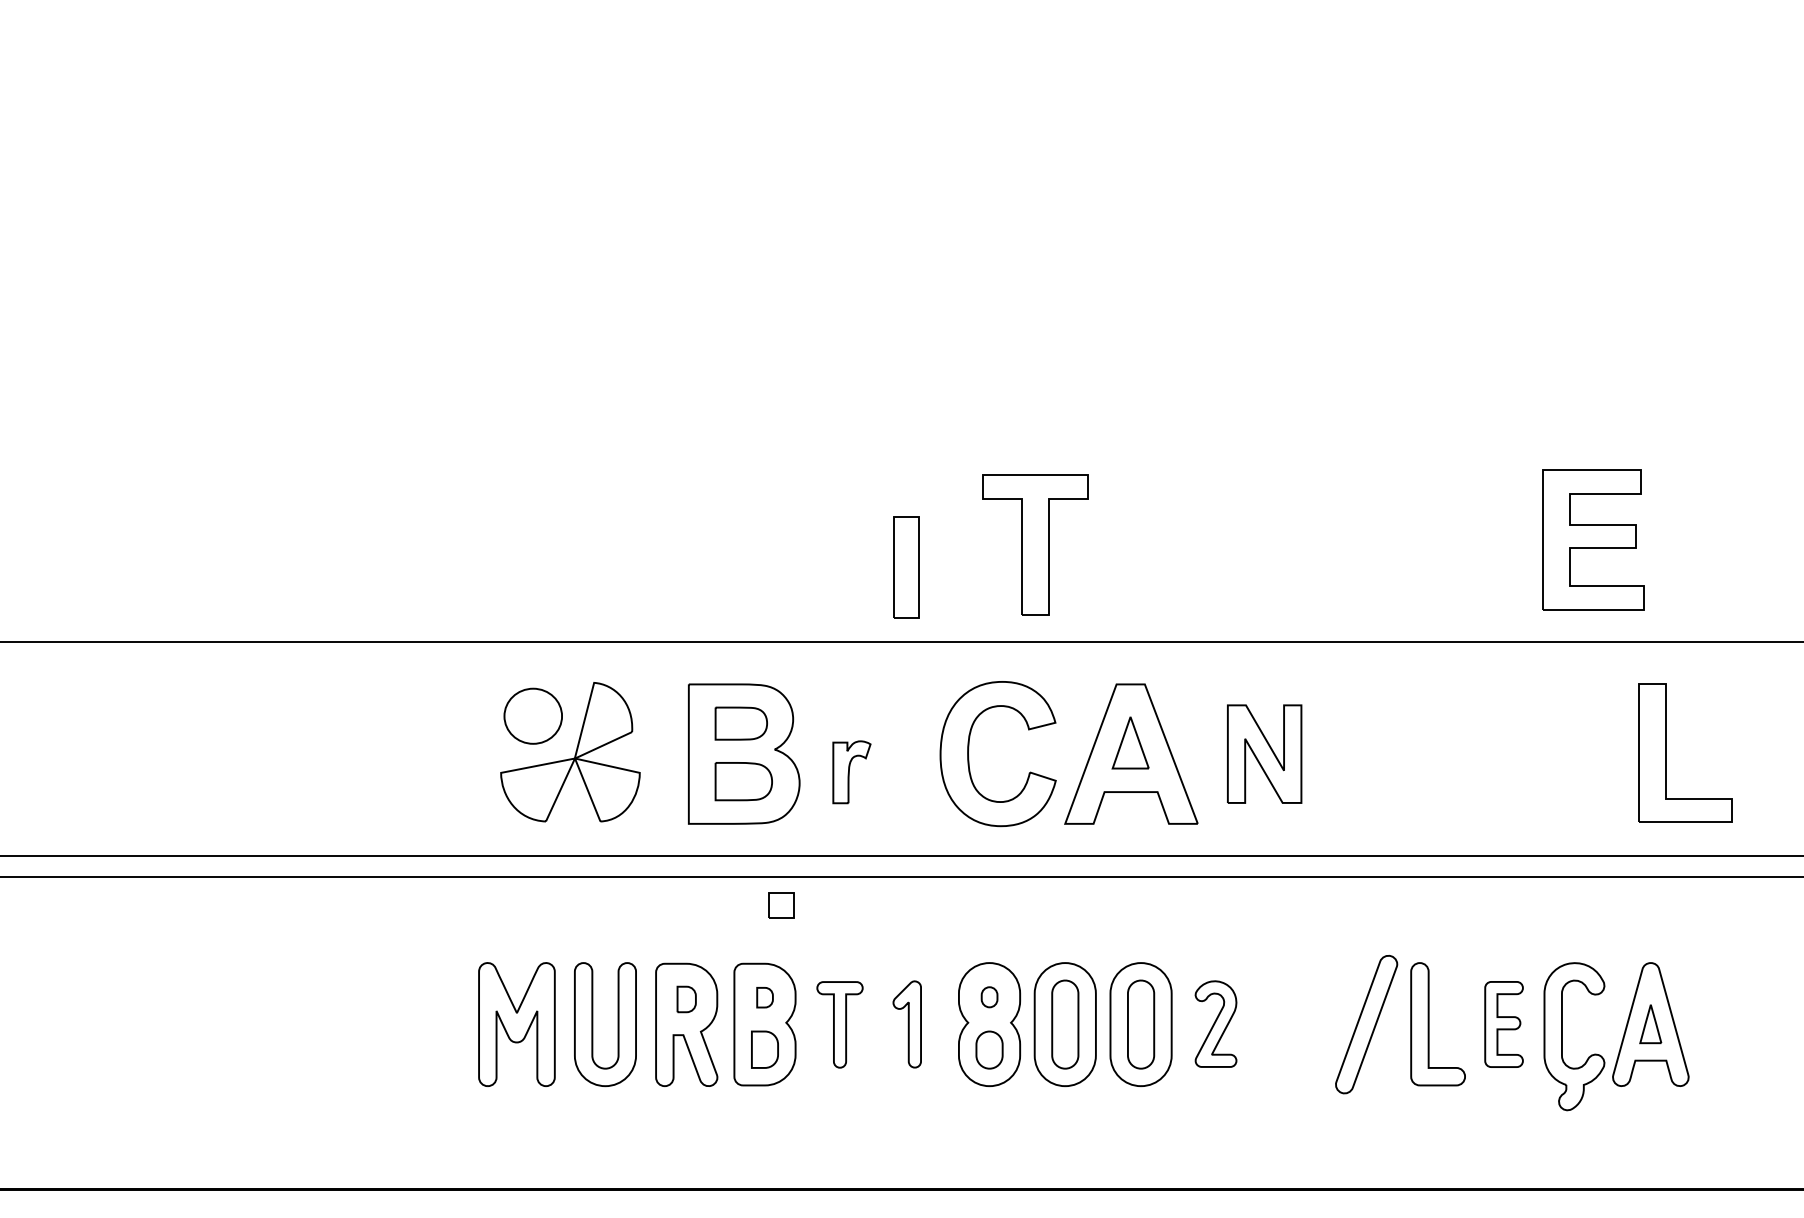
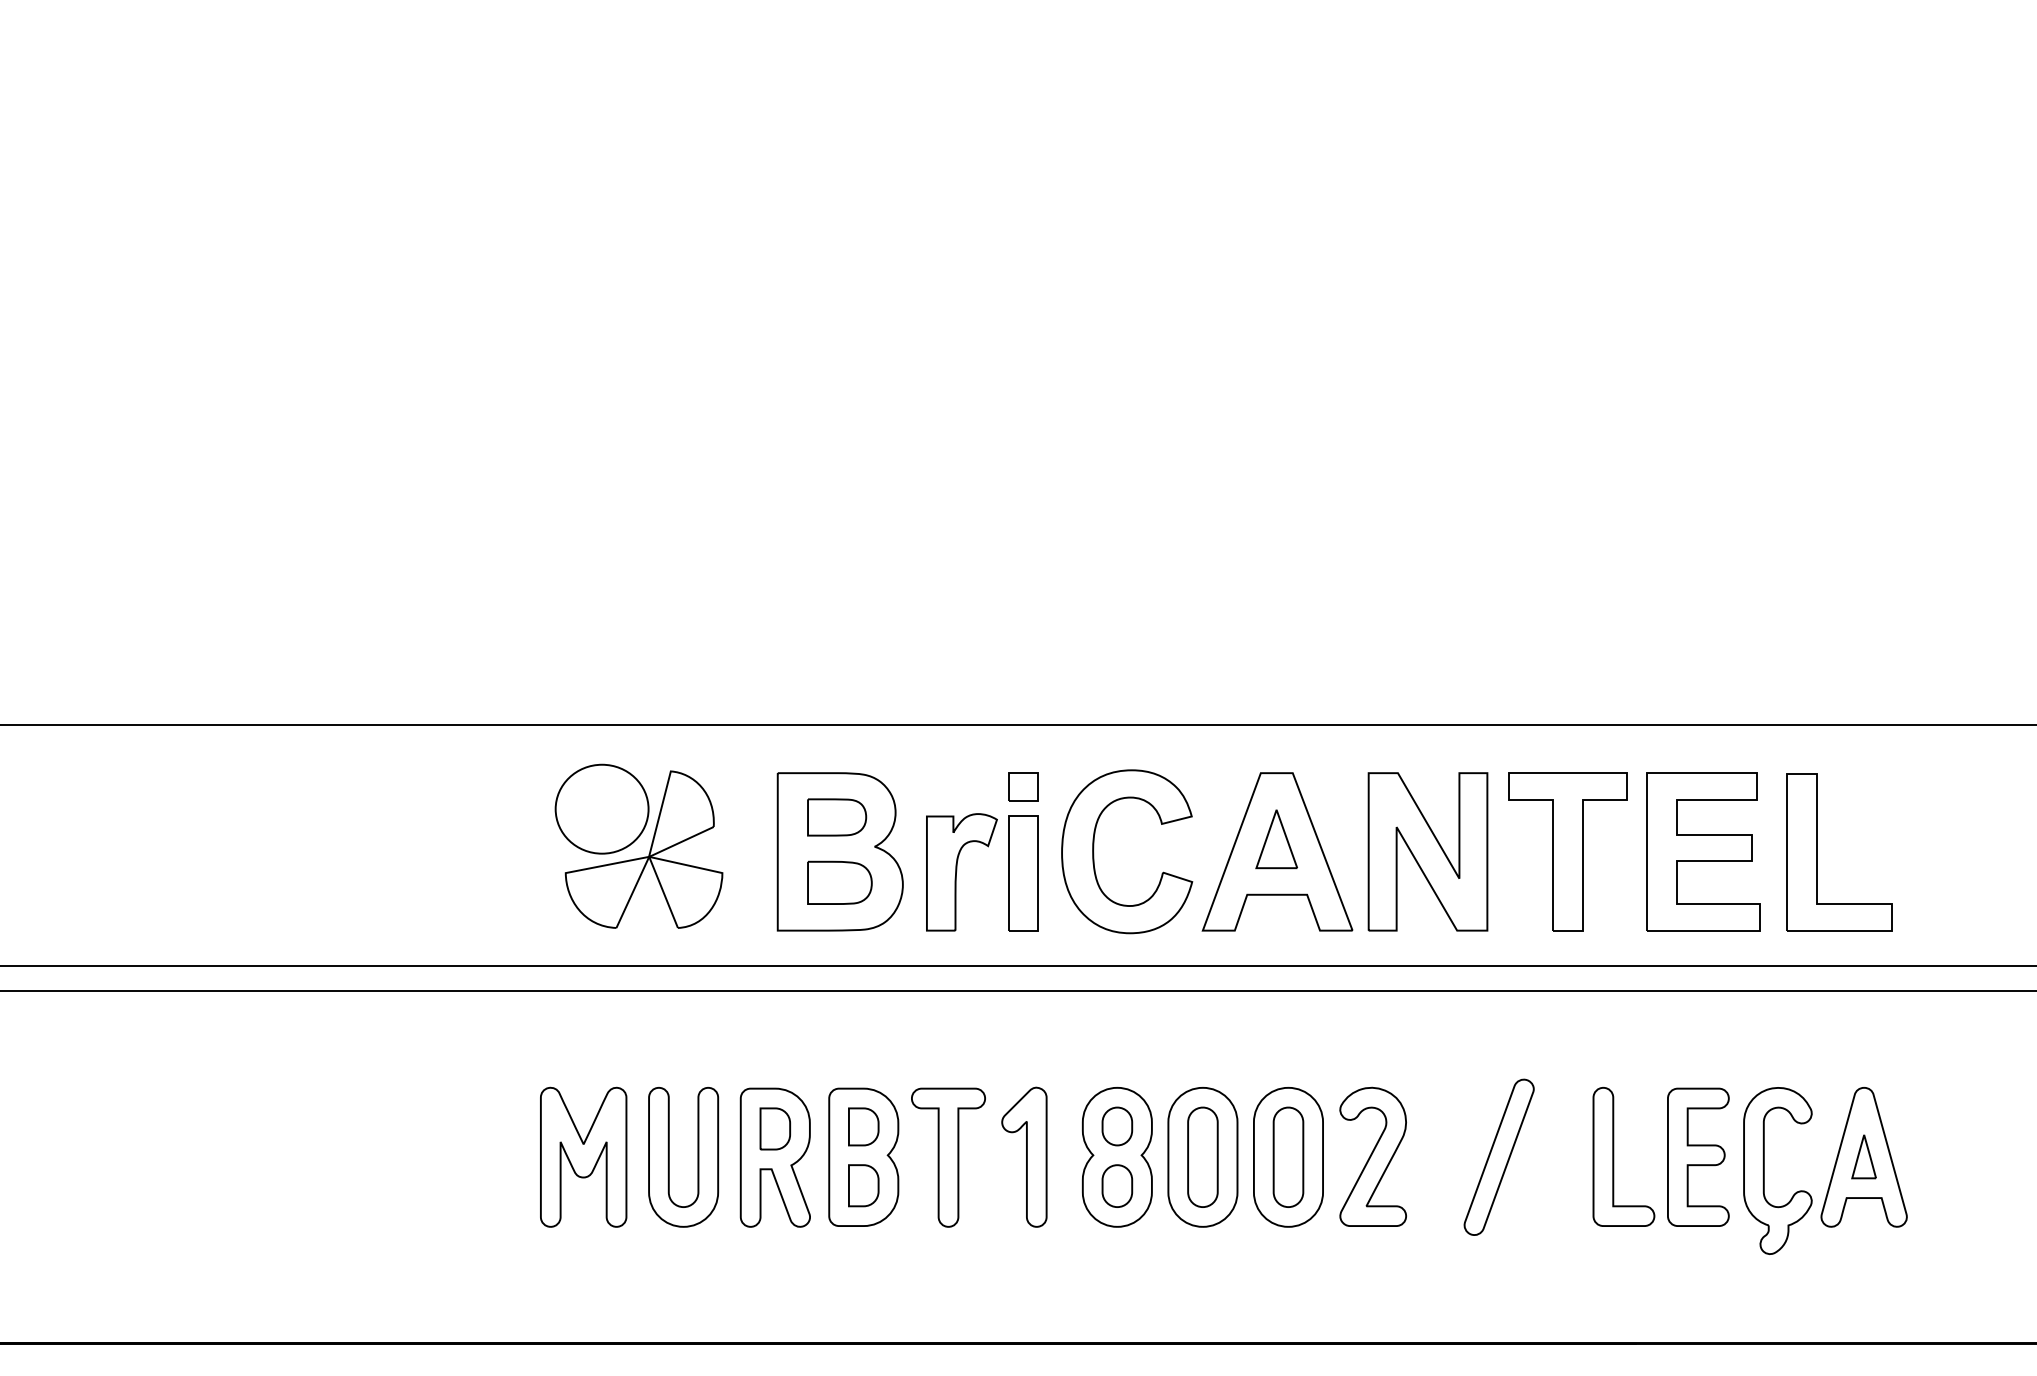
part: (1593, 539) -> (1703, 851), moved
part: (1034, 544) -> (1567, 851), moved
part: (906, 567) -> (1023, 873), moved
part: (532, 715) -> (601, 808), size x1.43
part: (1666, 752) -> (1817, 852), moved
part: (1264, 753) -> (1427, 851), size x1.43
part: (851, 772) -> (961, 872), size x1.67
part: (781, 905) -> (1023, 786), moved
part: (764, 997) -> (863, 1126), size x1.67
part: (989, 997) -> (1117, 1126), size x1.67
part: (686, 999) -> (775, 1128), size x1.43
part: (907, 1023) -> (1024, 1156), size x1.43
part: (1215, 1023) -> (1372, 1156), size x1.43
part: (1366, 1023) -> (1498, 1156), moved
part: (1504, 1023) -> (1698, 1156), size x1.43
part: (840, 1024) -> (948, 1157), size x1.43

